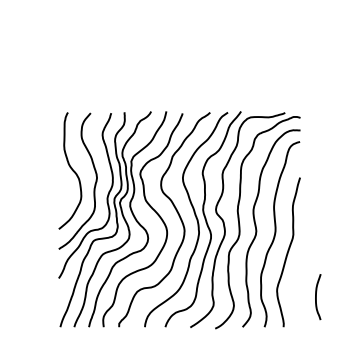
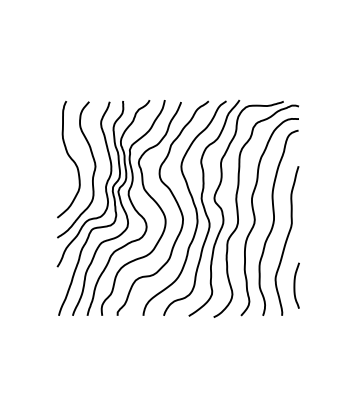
curve: (317, 296) -> (295, 285), moved

